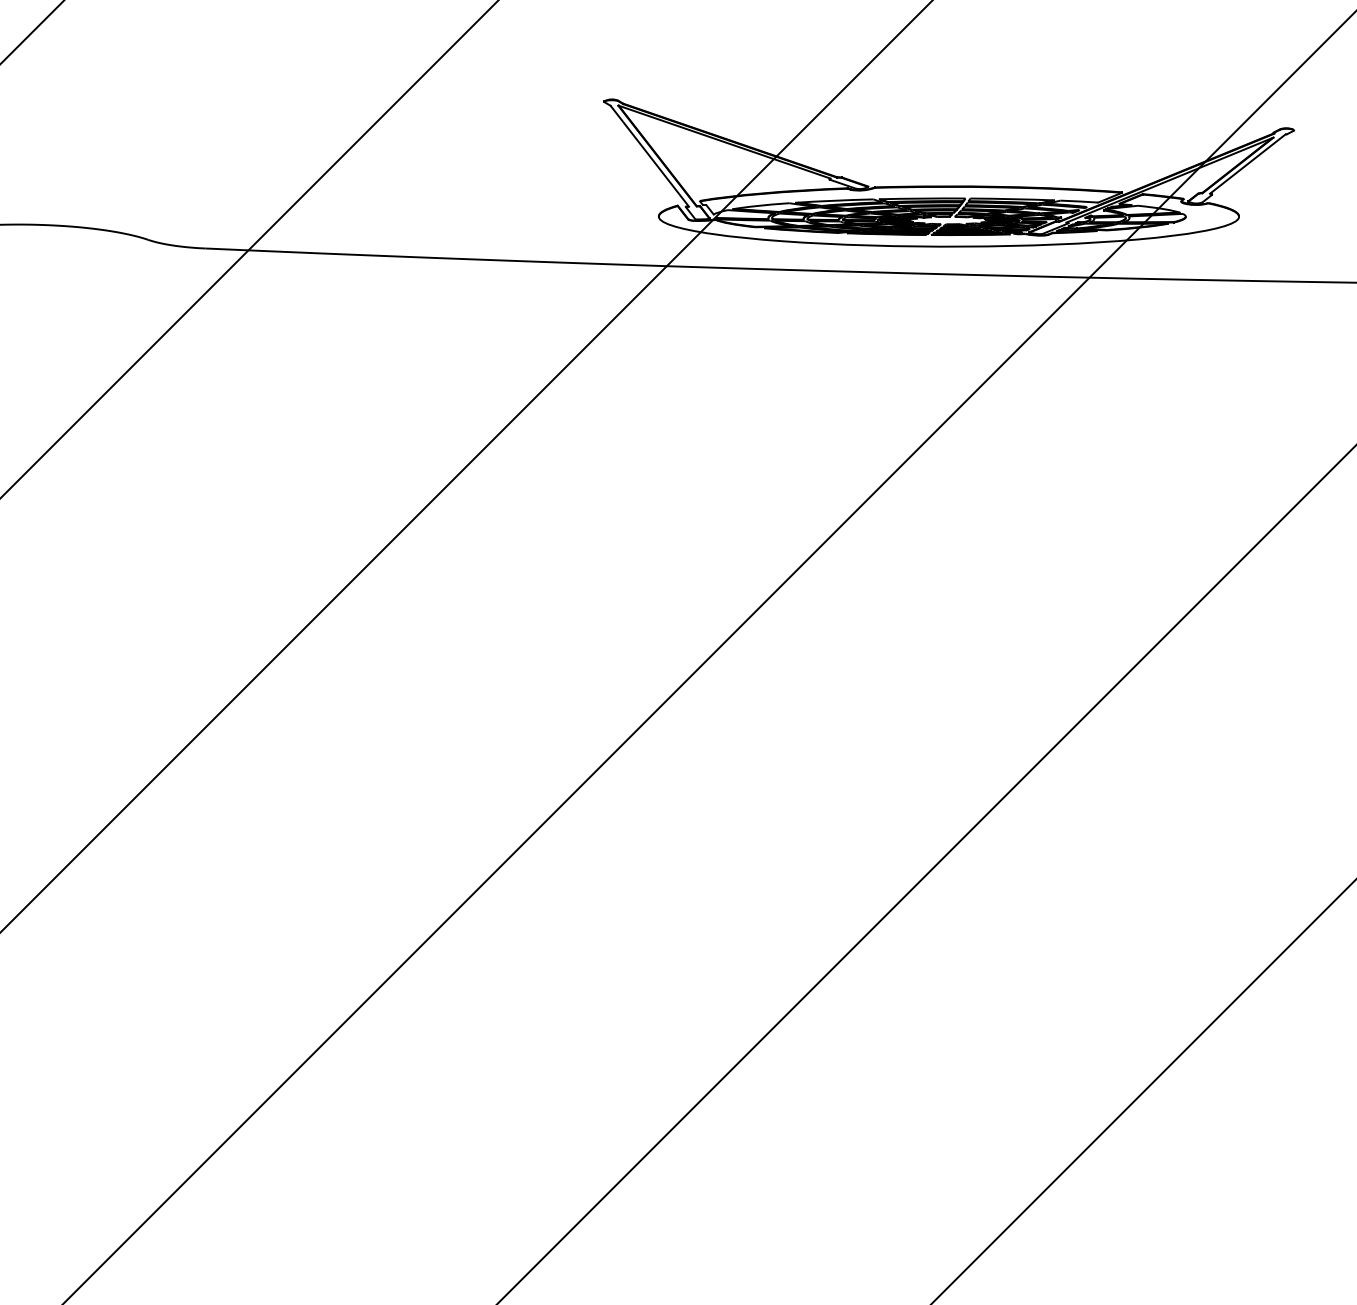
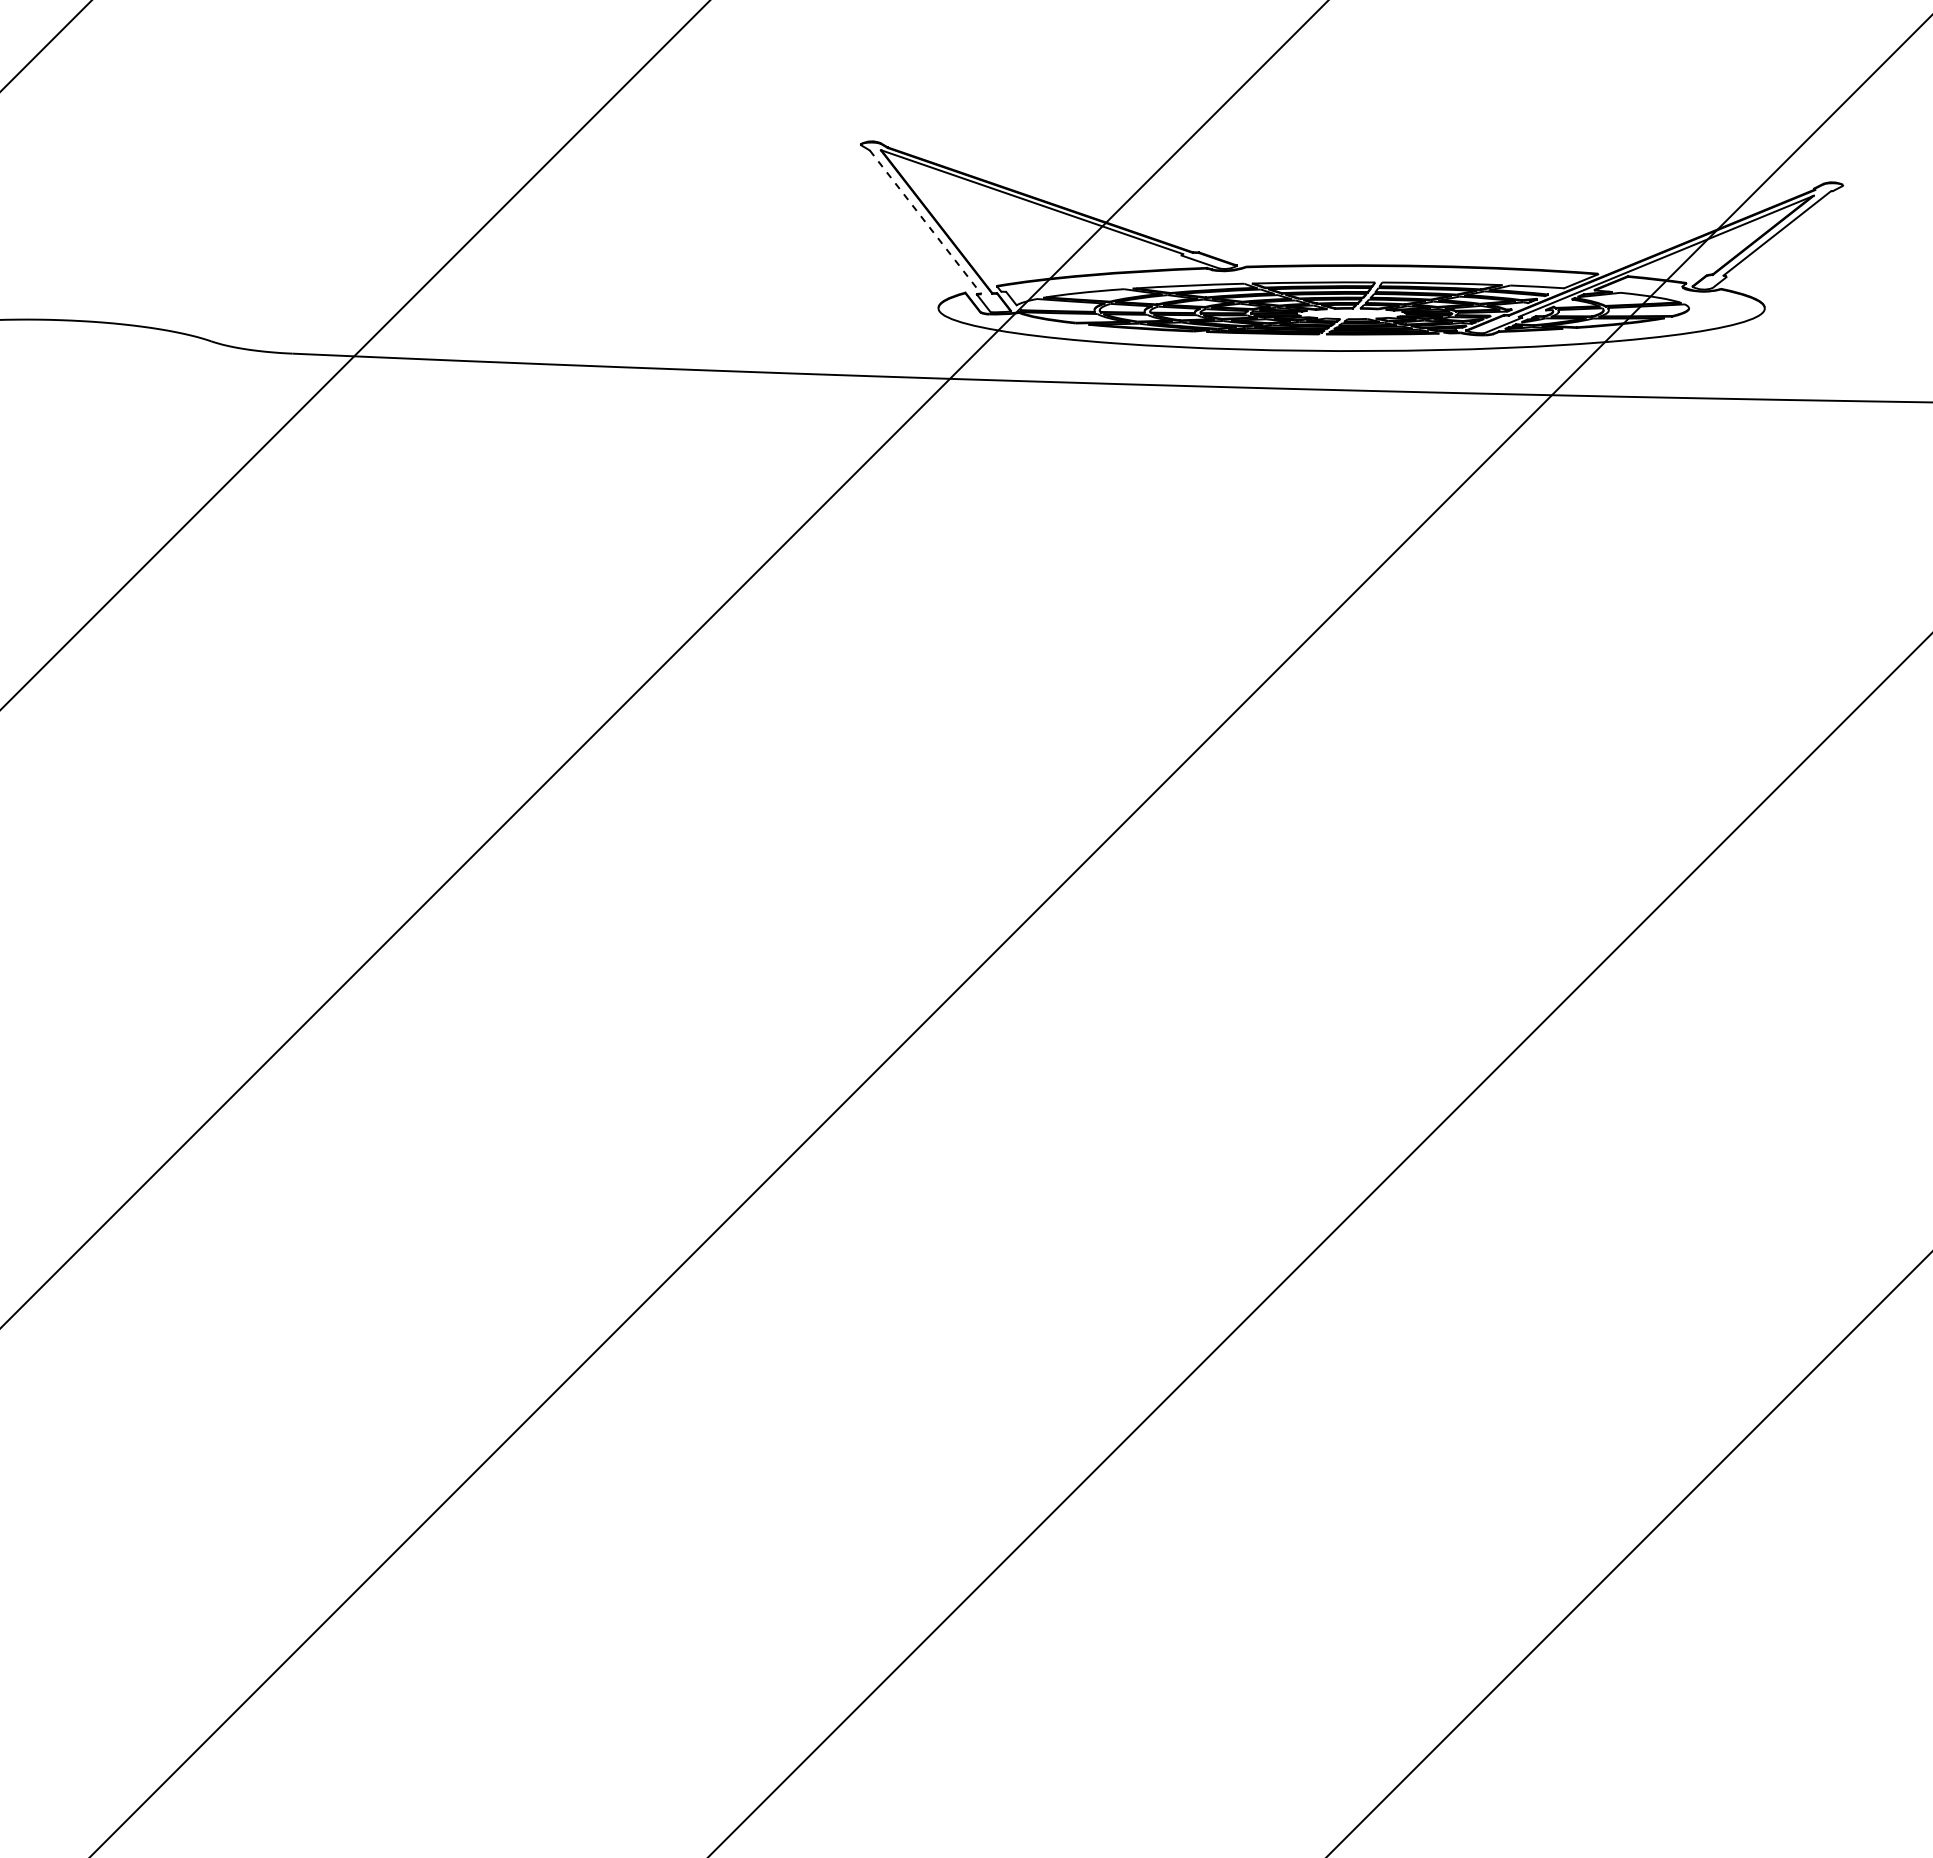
line: (649, 156) -> (925, 222), solid -> dashed

